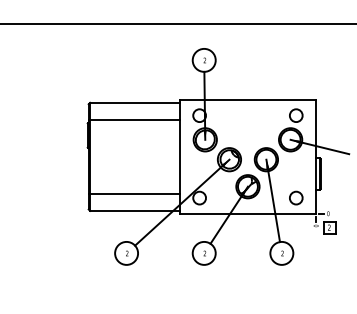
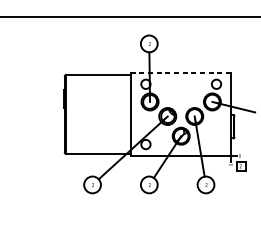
line: (247, 100) -> (180, 73), solid -> dashed
line: (133, 119) -> (97, 87), removed
line: (133, 193) -> (97, 141), removed
circle: (296, 197) -> (216, 144), removed

